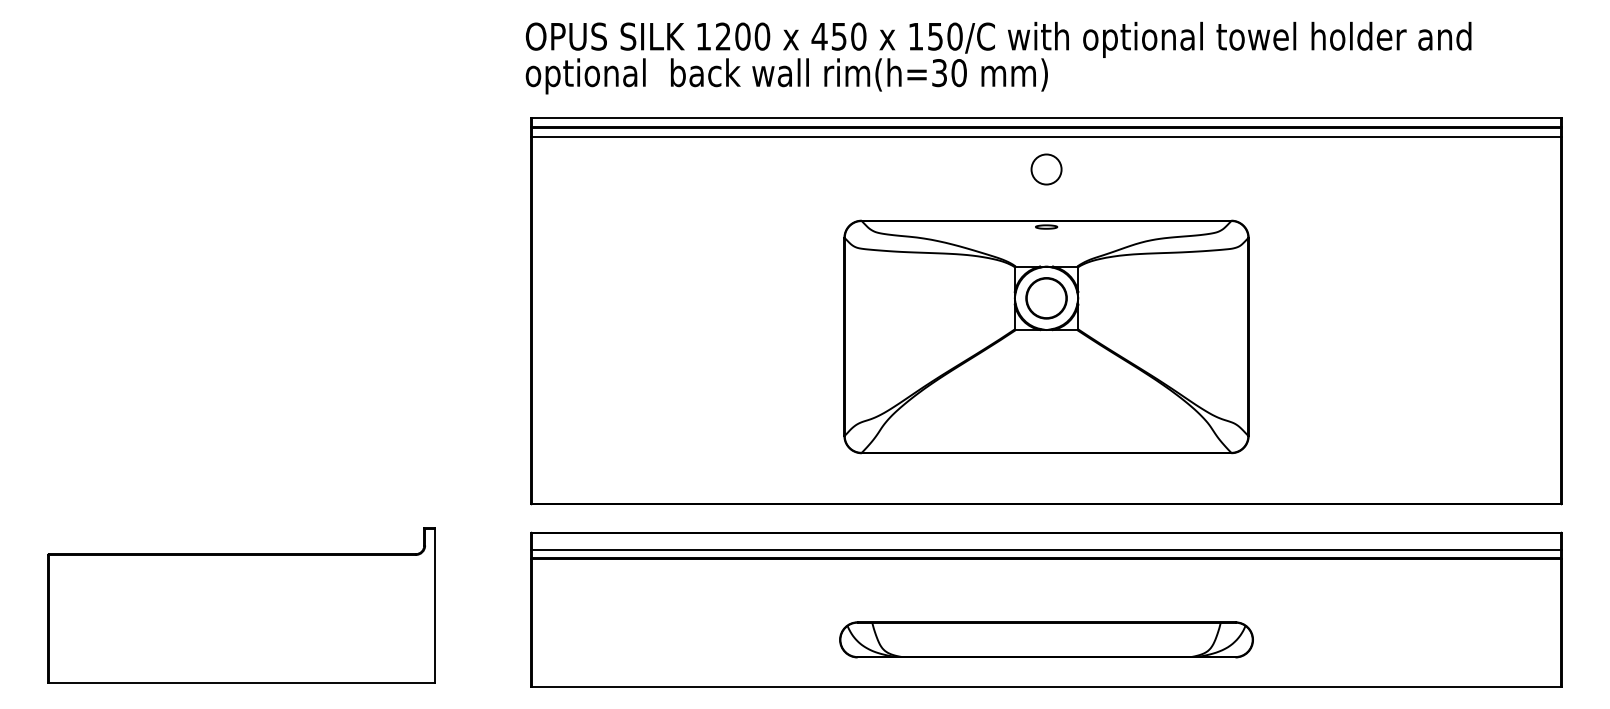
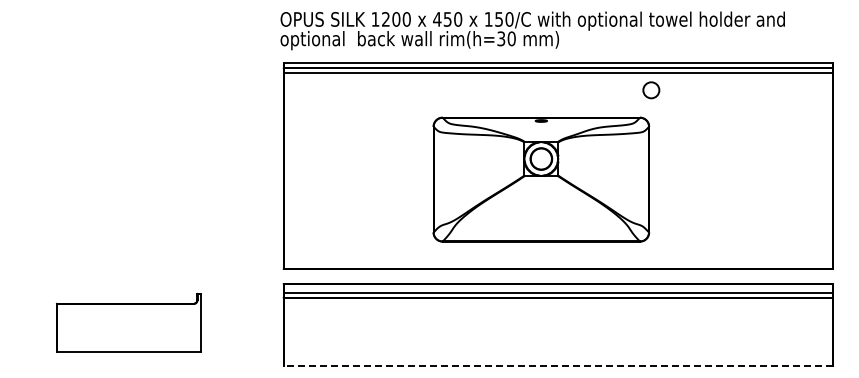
circle: (1046, 169) -> (651, 90), moved
part: (1046, 336) -> (541, 179), moved
part: (240, 604) -> (128, 322), size x0.7
part: (1046, 640) -> (558, 341), removed
line: (1044, 687) -> (557, 366), solid -> dashed

